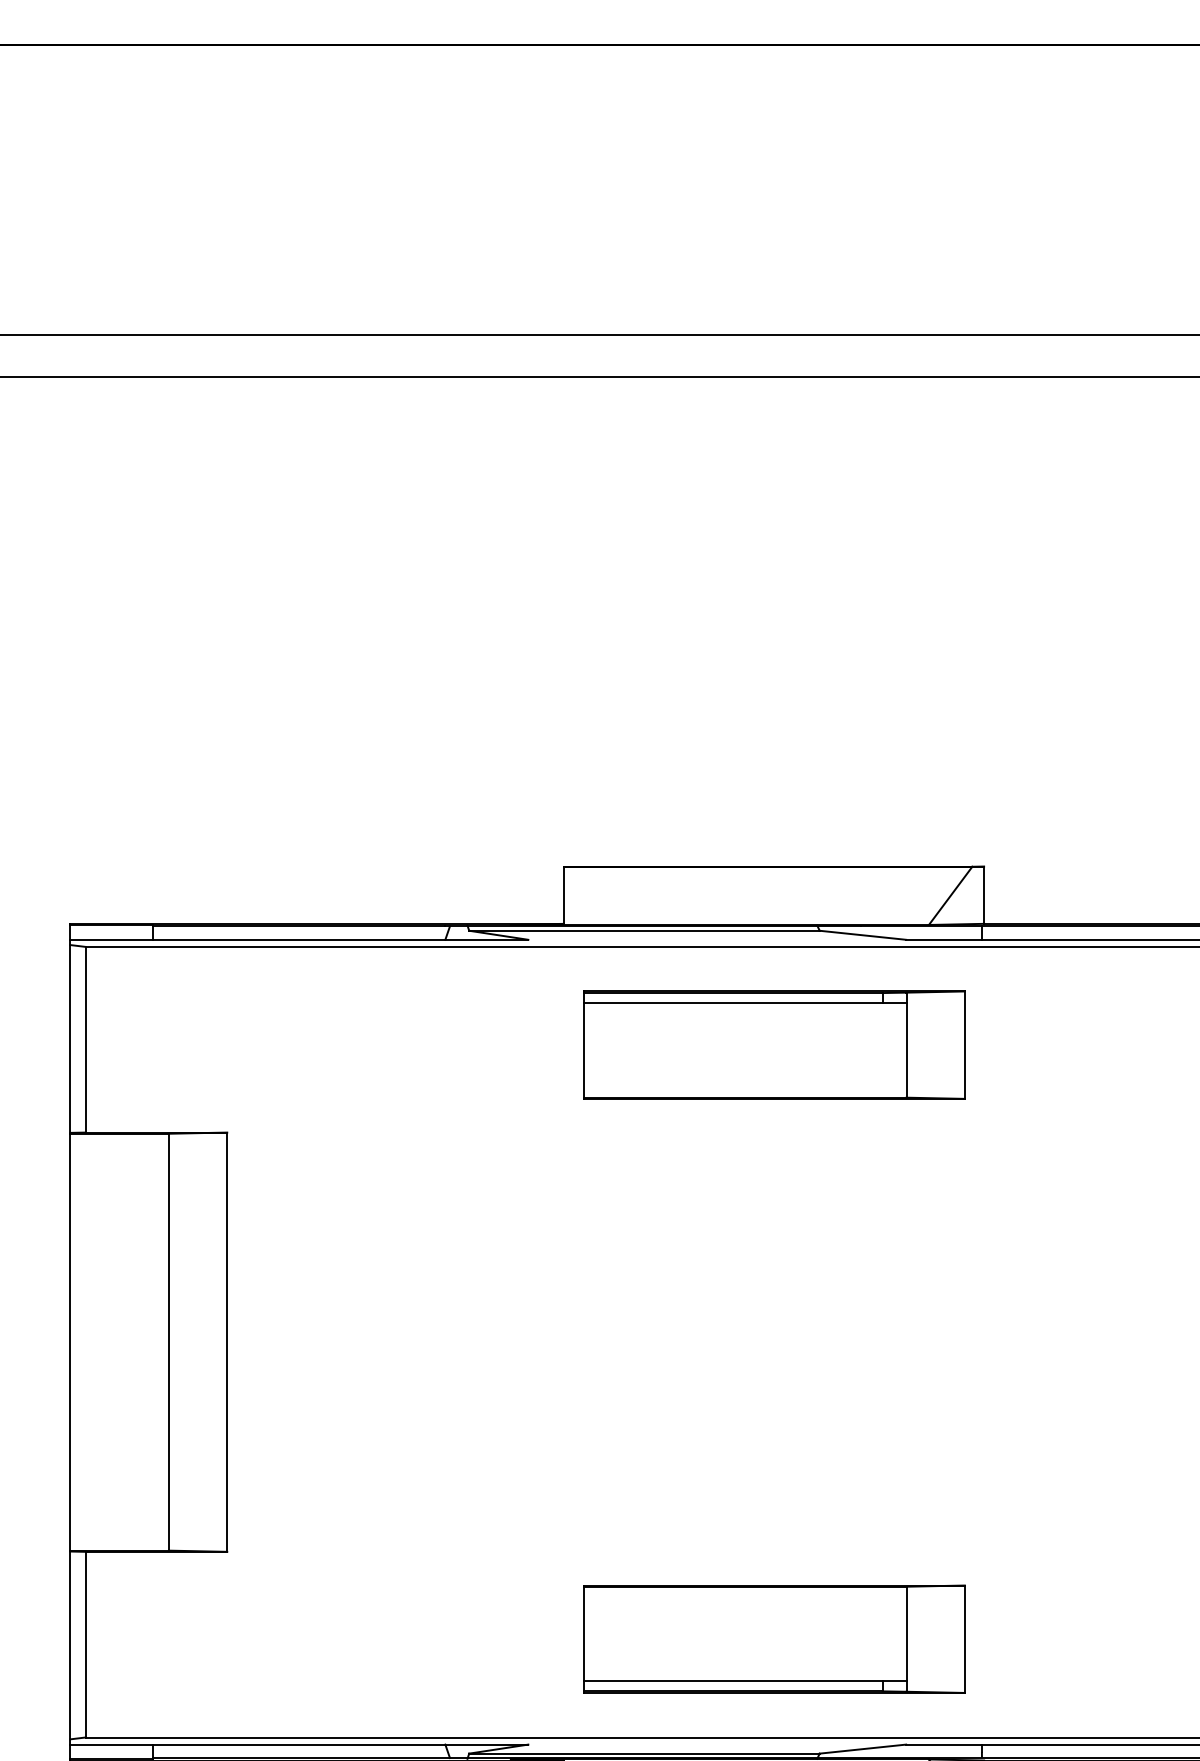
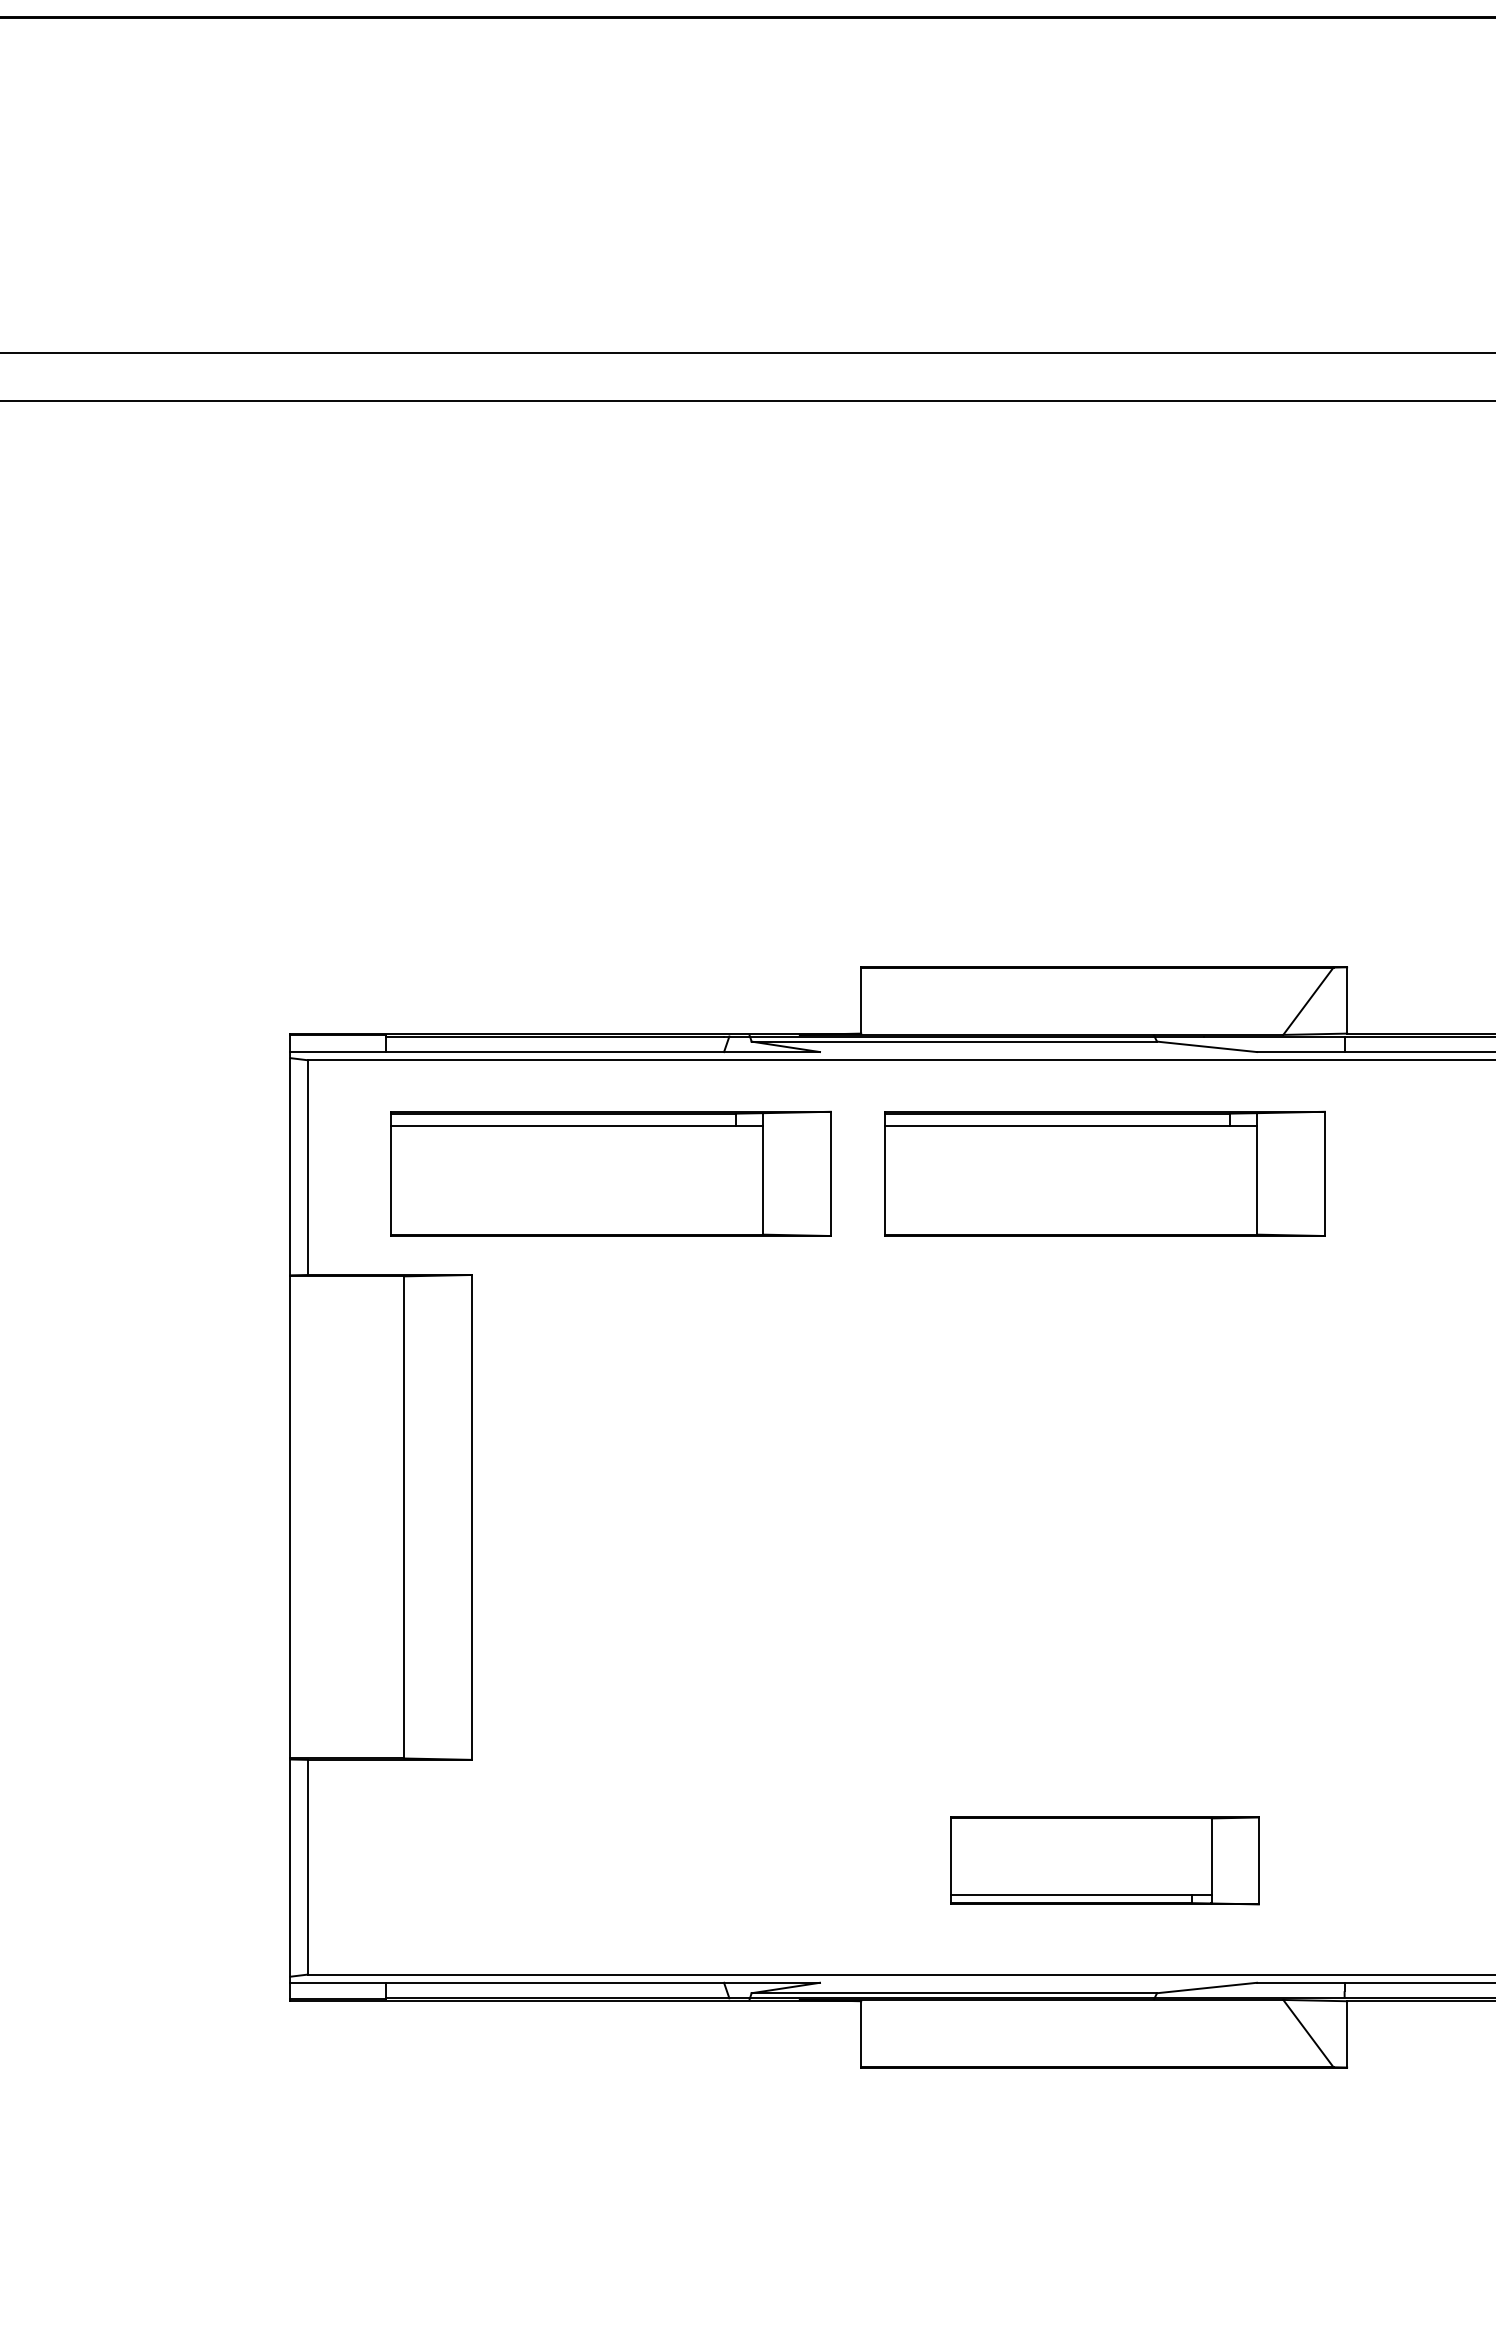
part: (347, 1044) -> (610, 1173), added
part: (774, 1638) -> (1104, 1860), size x0.7

